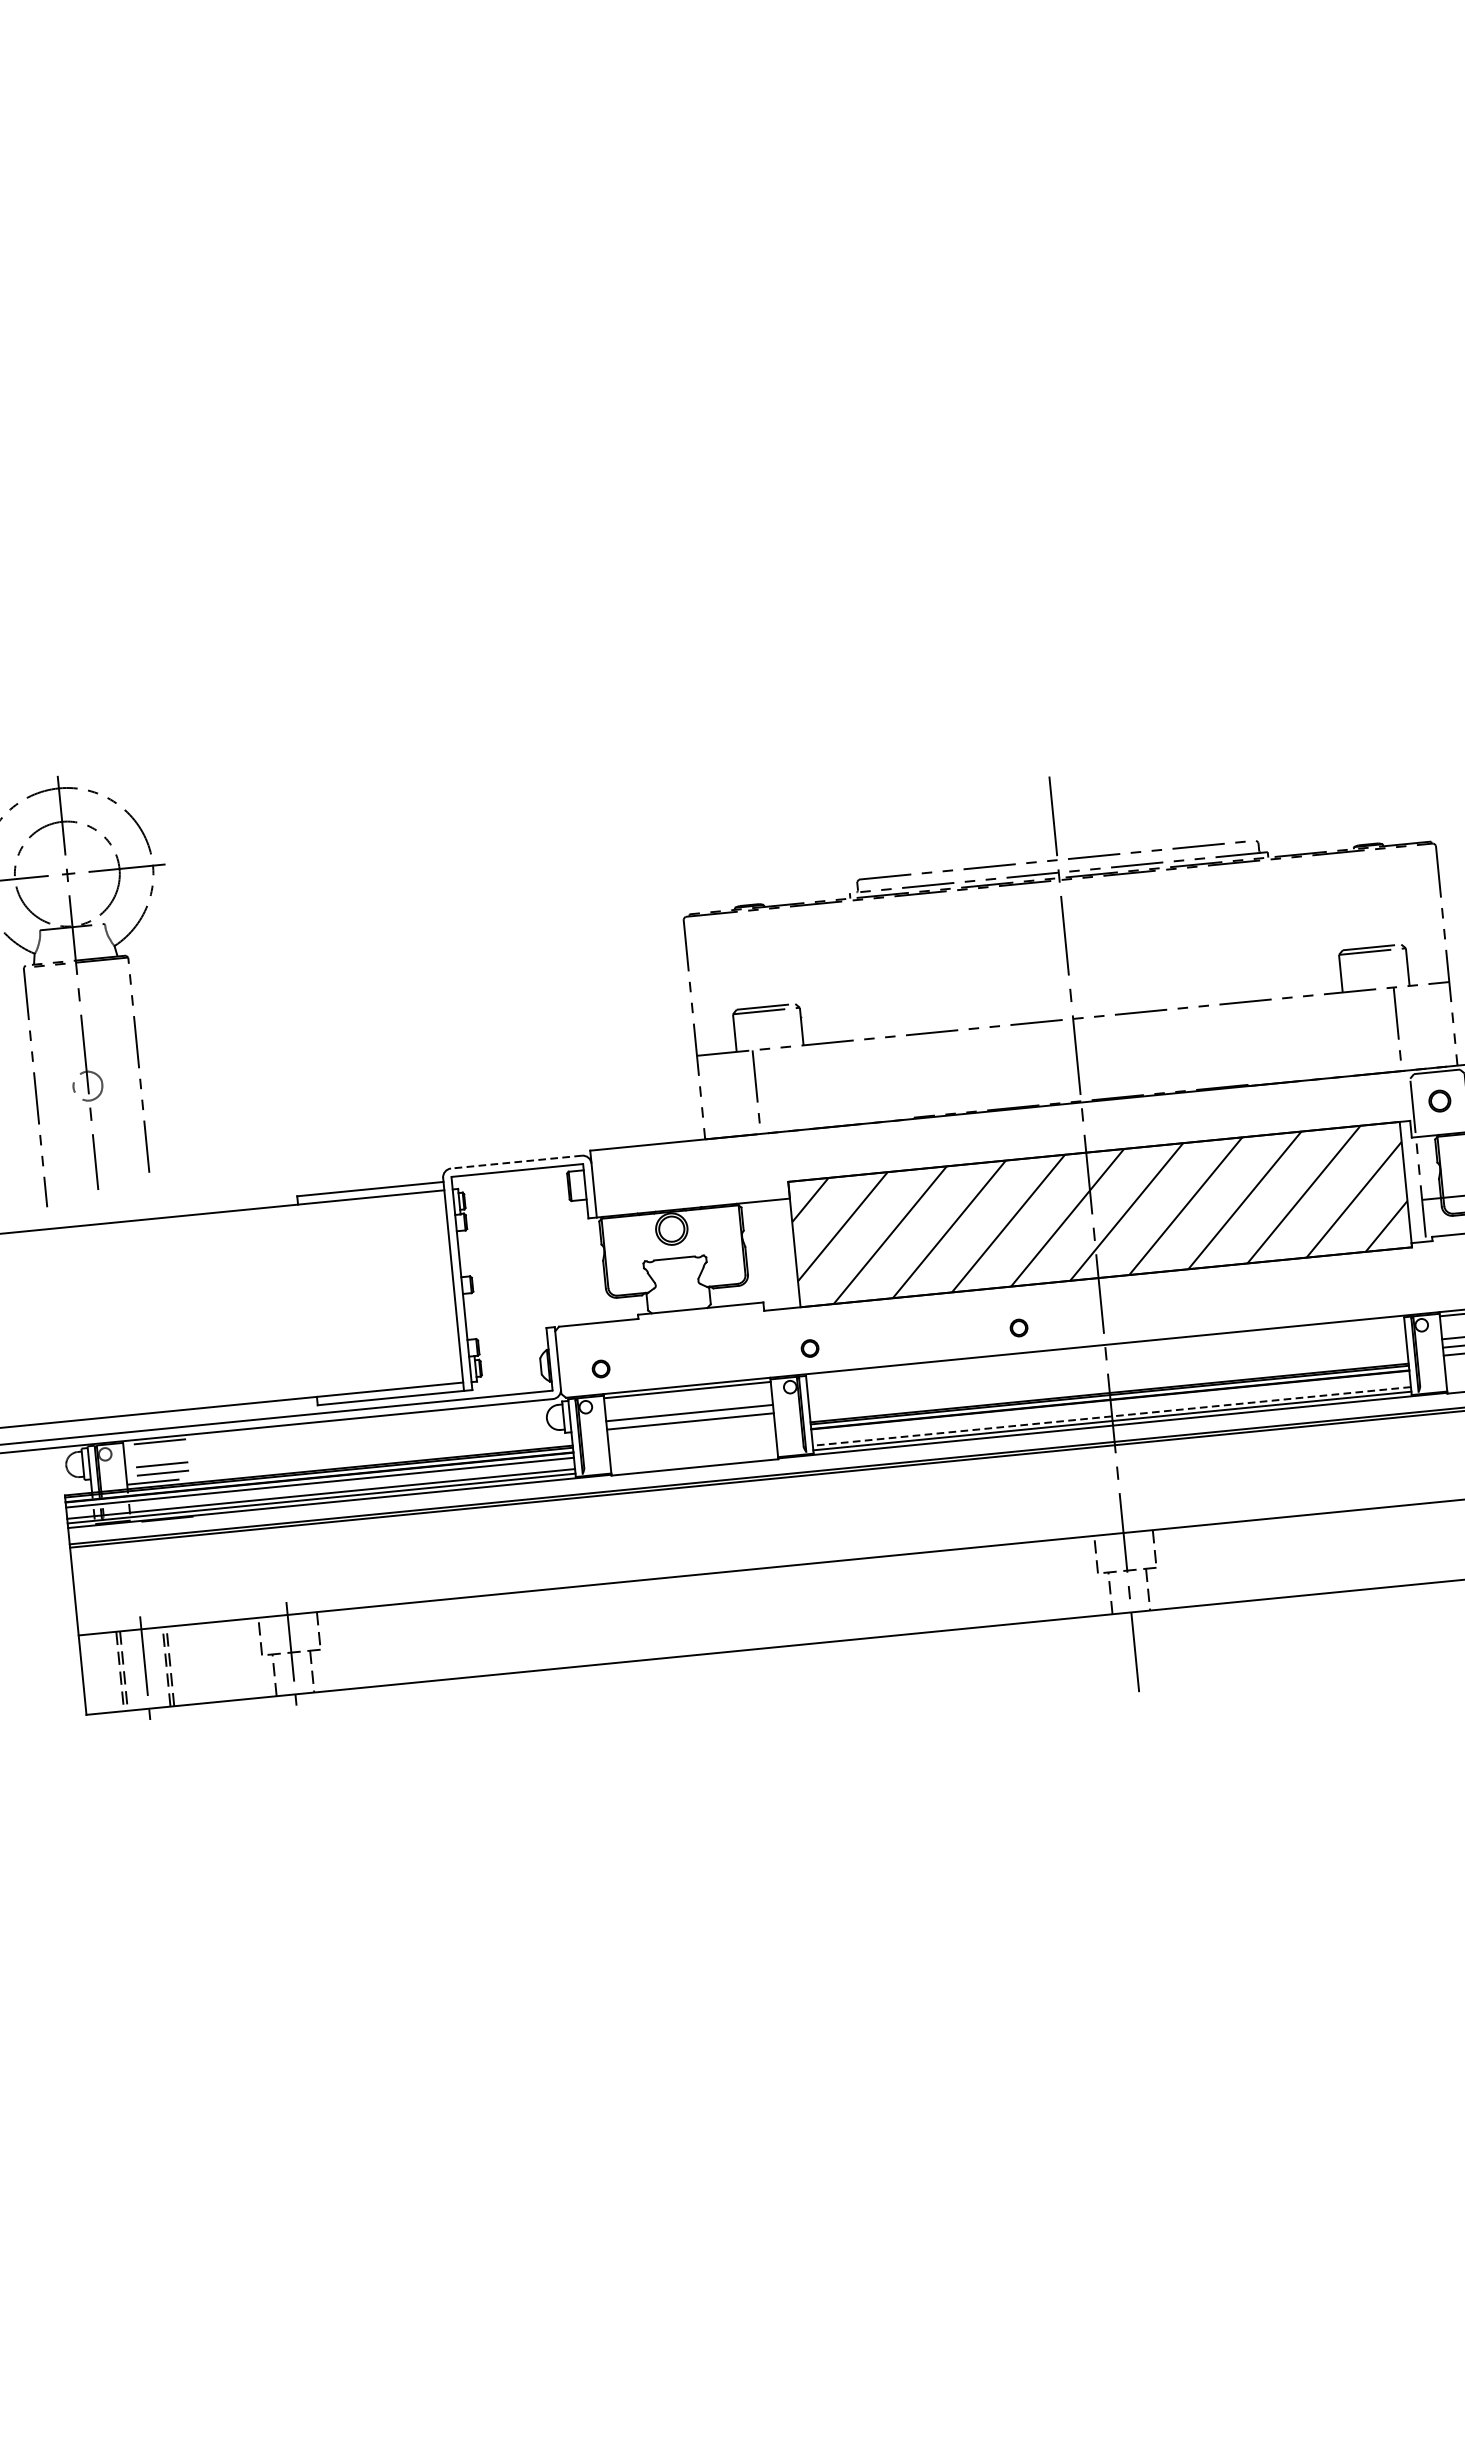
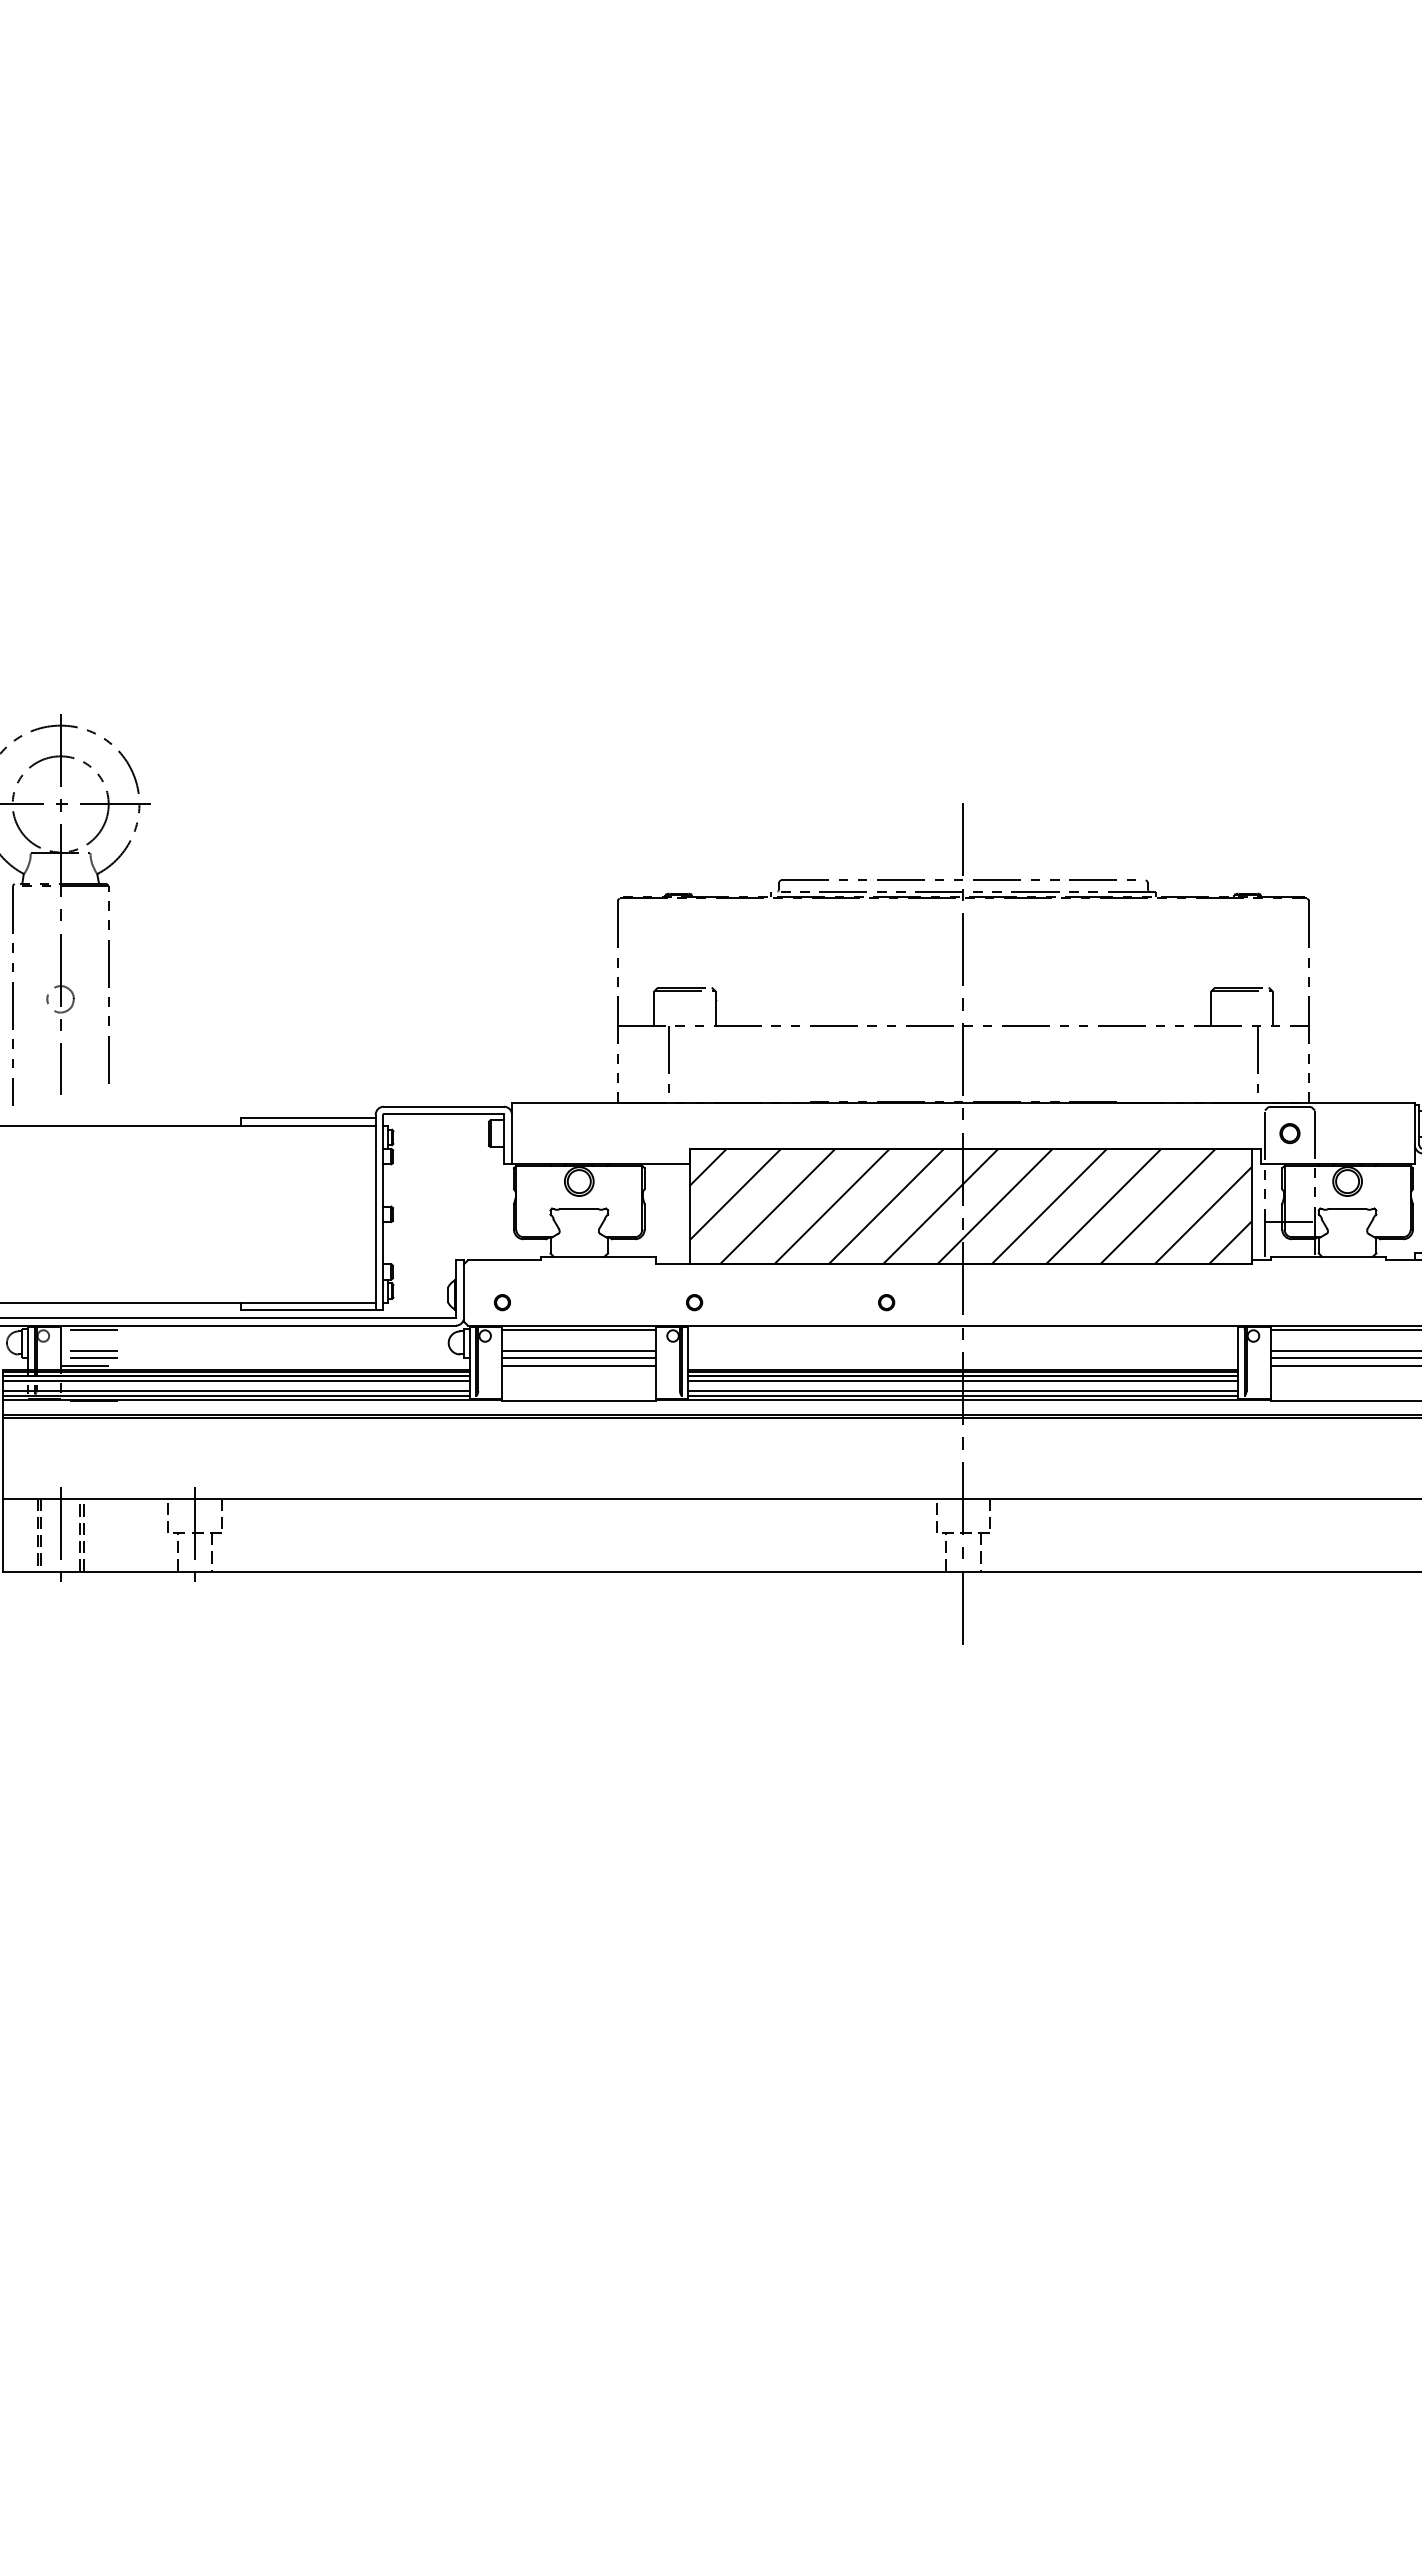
line: (516, 1161) -> (443, 1106), dashed -> solid
line: (1111, 1404) -> (963, 1380), added
line: (1112, 1416) -> (963, 1391), dashed -> solid
line: (690, 1429) -> (578, 1365), added

